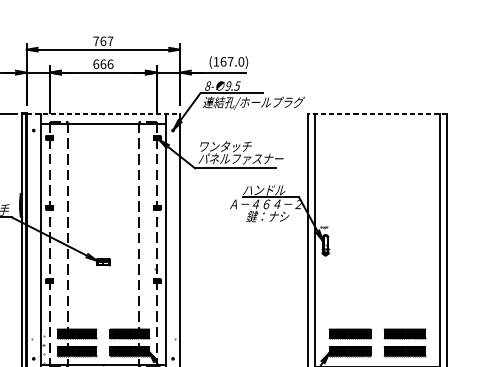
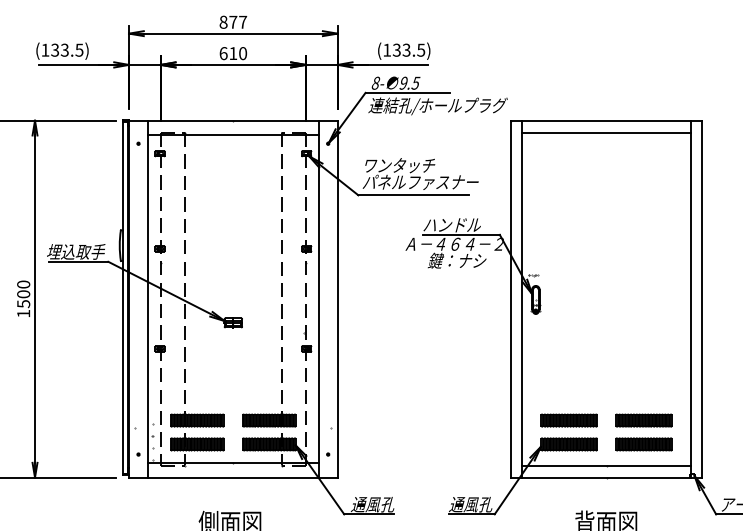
text: (99, 40) -> (228, 21), 767 -> 877
text: (232, 61) -> (408, 49), (167.0) -> (133.5)
text: (107, 64) -> (238, 53), 666 -> 610
line: (103, 113) -> (233, 120), dashed -> solid
line: (377, 113) -> (606, 120), dashed -> solid
line: (377, 122) -> (606, 132), added

